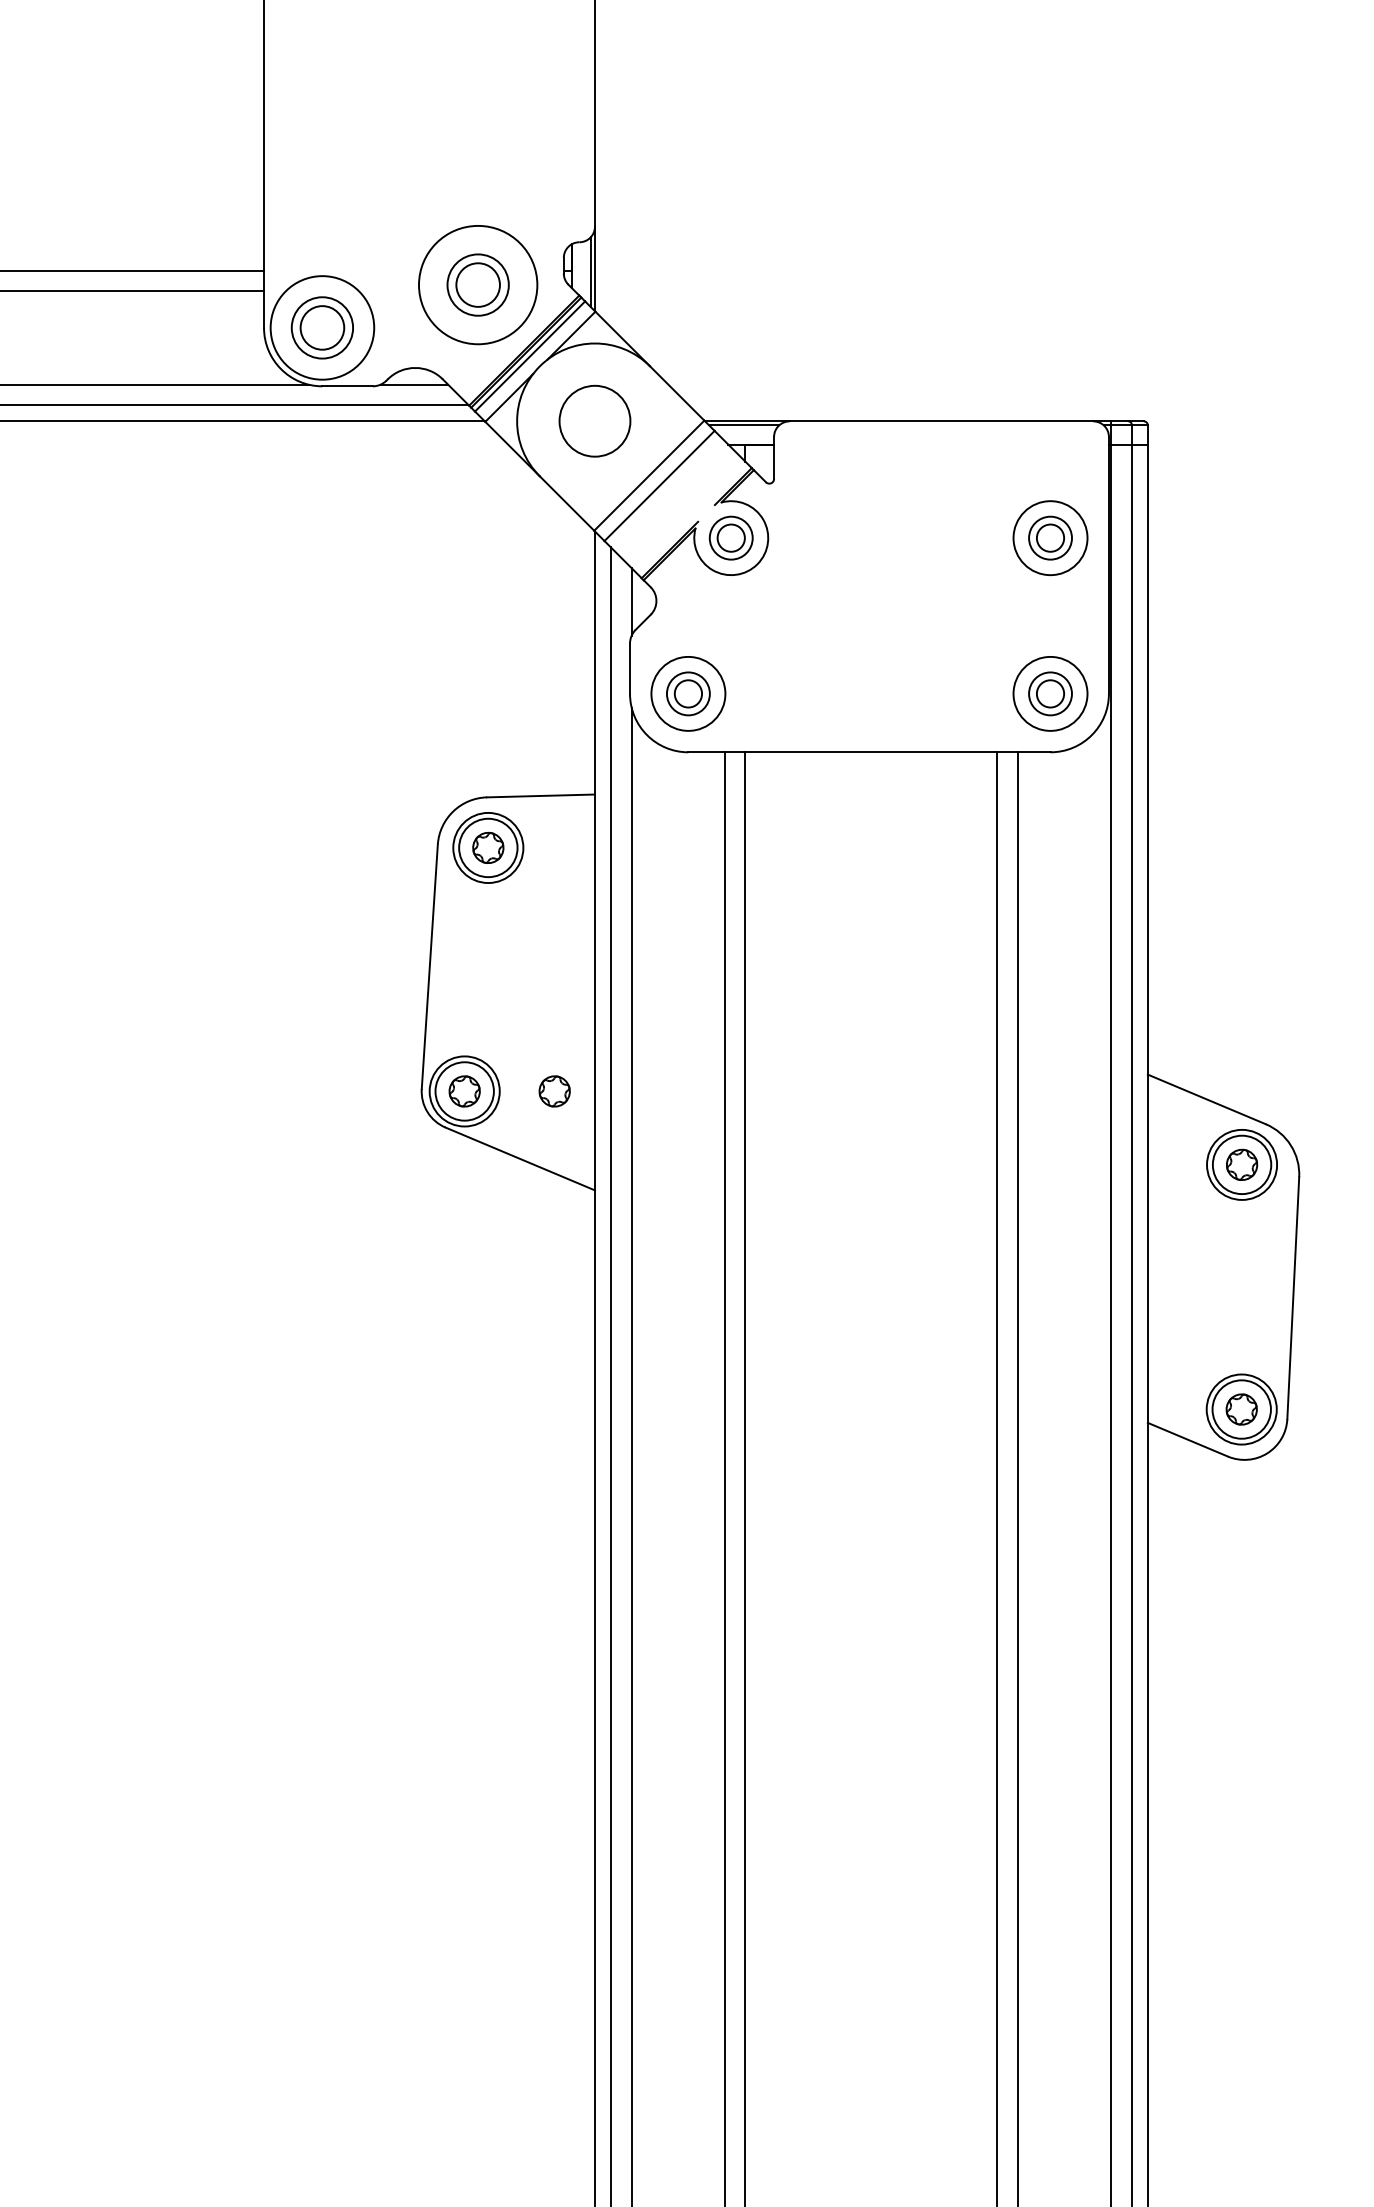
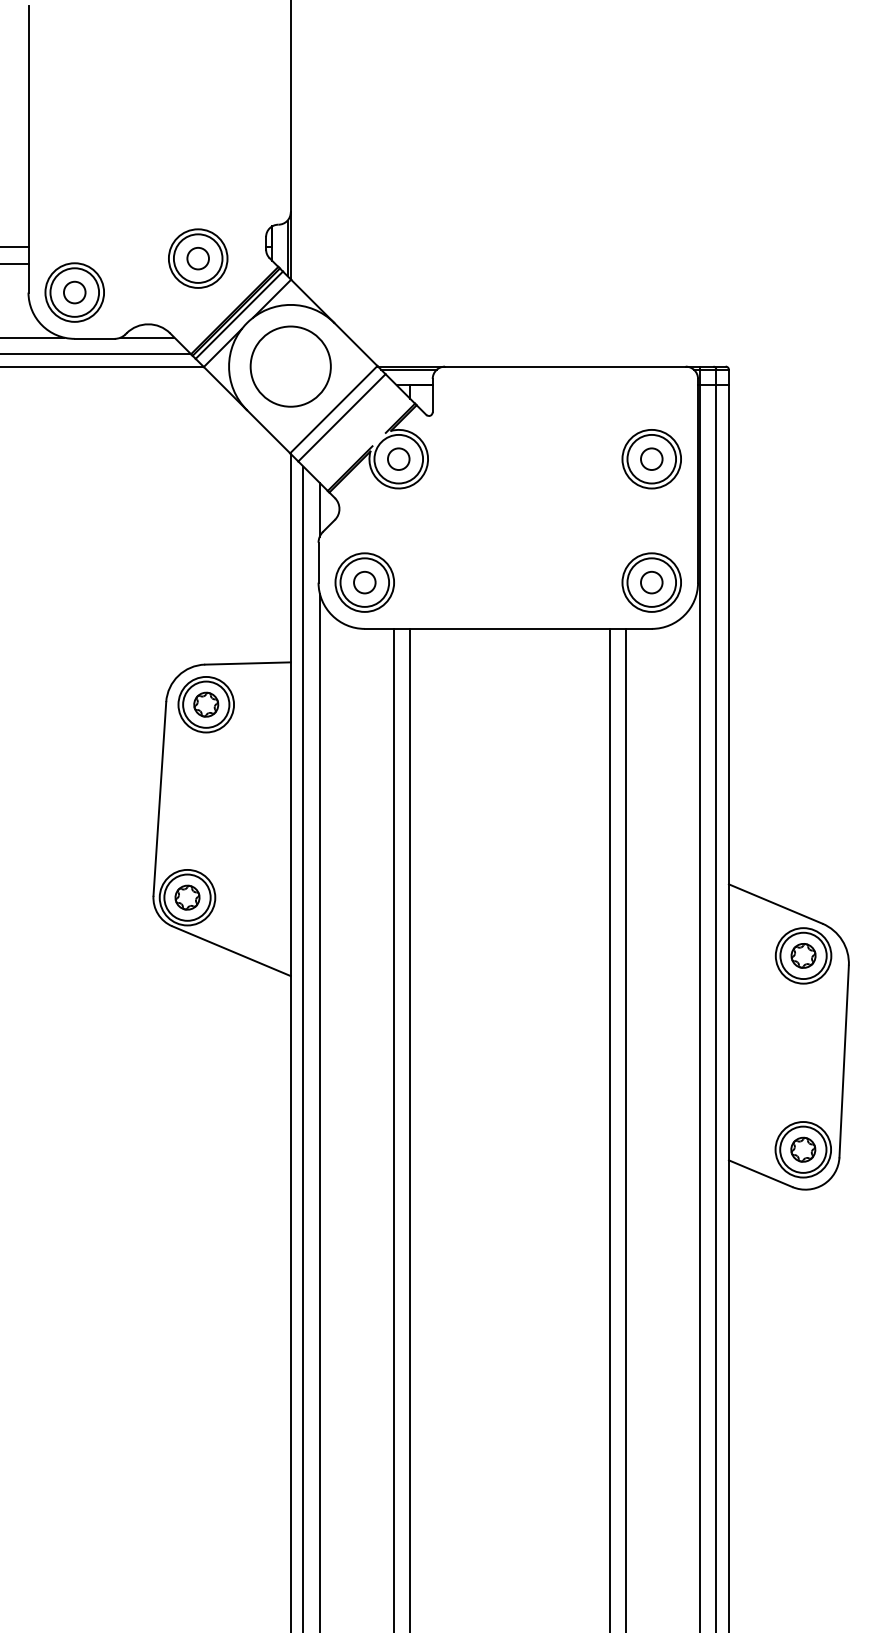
circle: (477, 284) -> (197, 258), size x0.62
circle: (478, 285) -> (198, 258), size x0.62
circle: (322, 327) -> (74, 292), size x0.62
circle: (322, 327) -> (74, 292), size x0.71
circle: (594, 420) -> (290, 365), size x1.43
circle: (730, 537) -> (398, 458), size x1.43
circle: (1050, 537) -> (651, 458), size x1.43
circle: (688, 693) -> (364, 582), size x1.43
circle: (1050, 693) -> (651, 582), size x1.43
part: (554, 1091) -> (258, 897), removed

